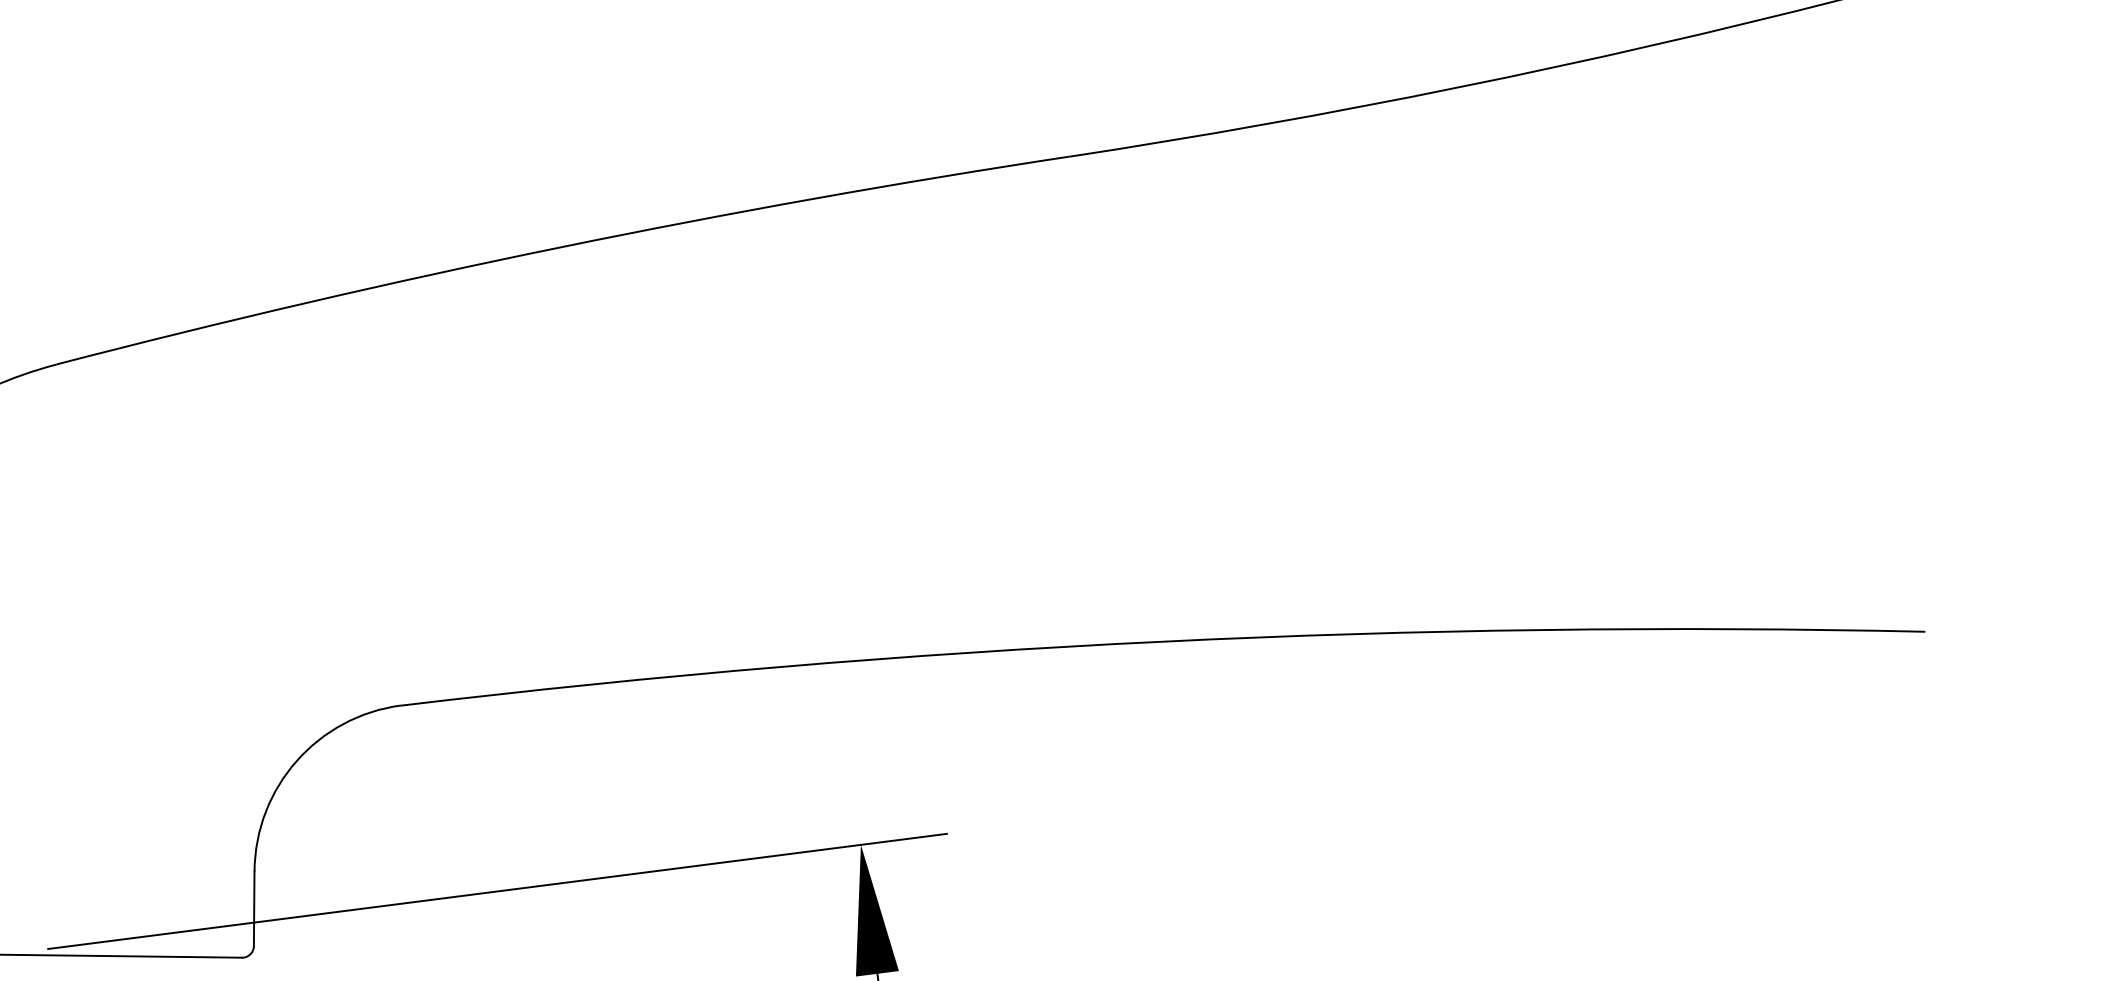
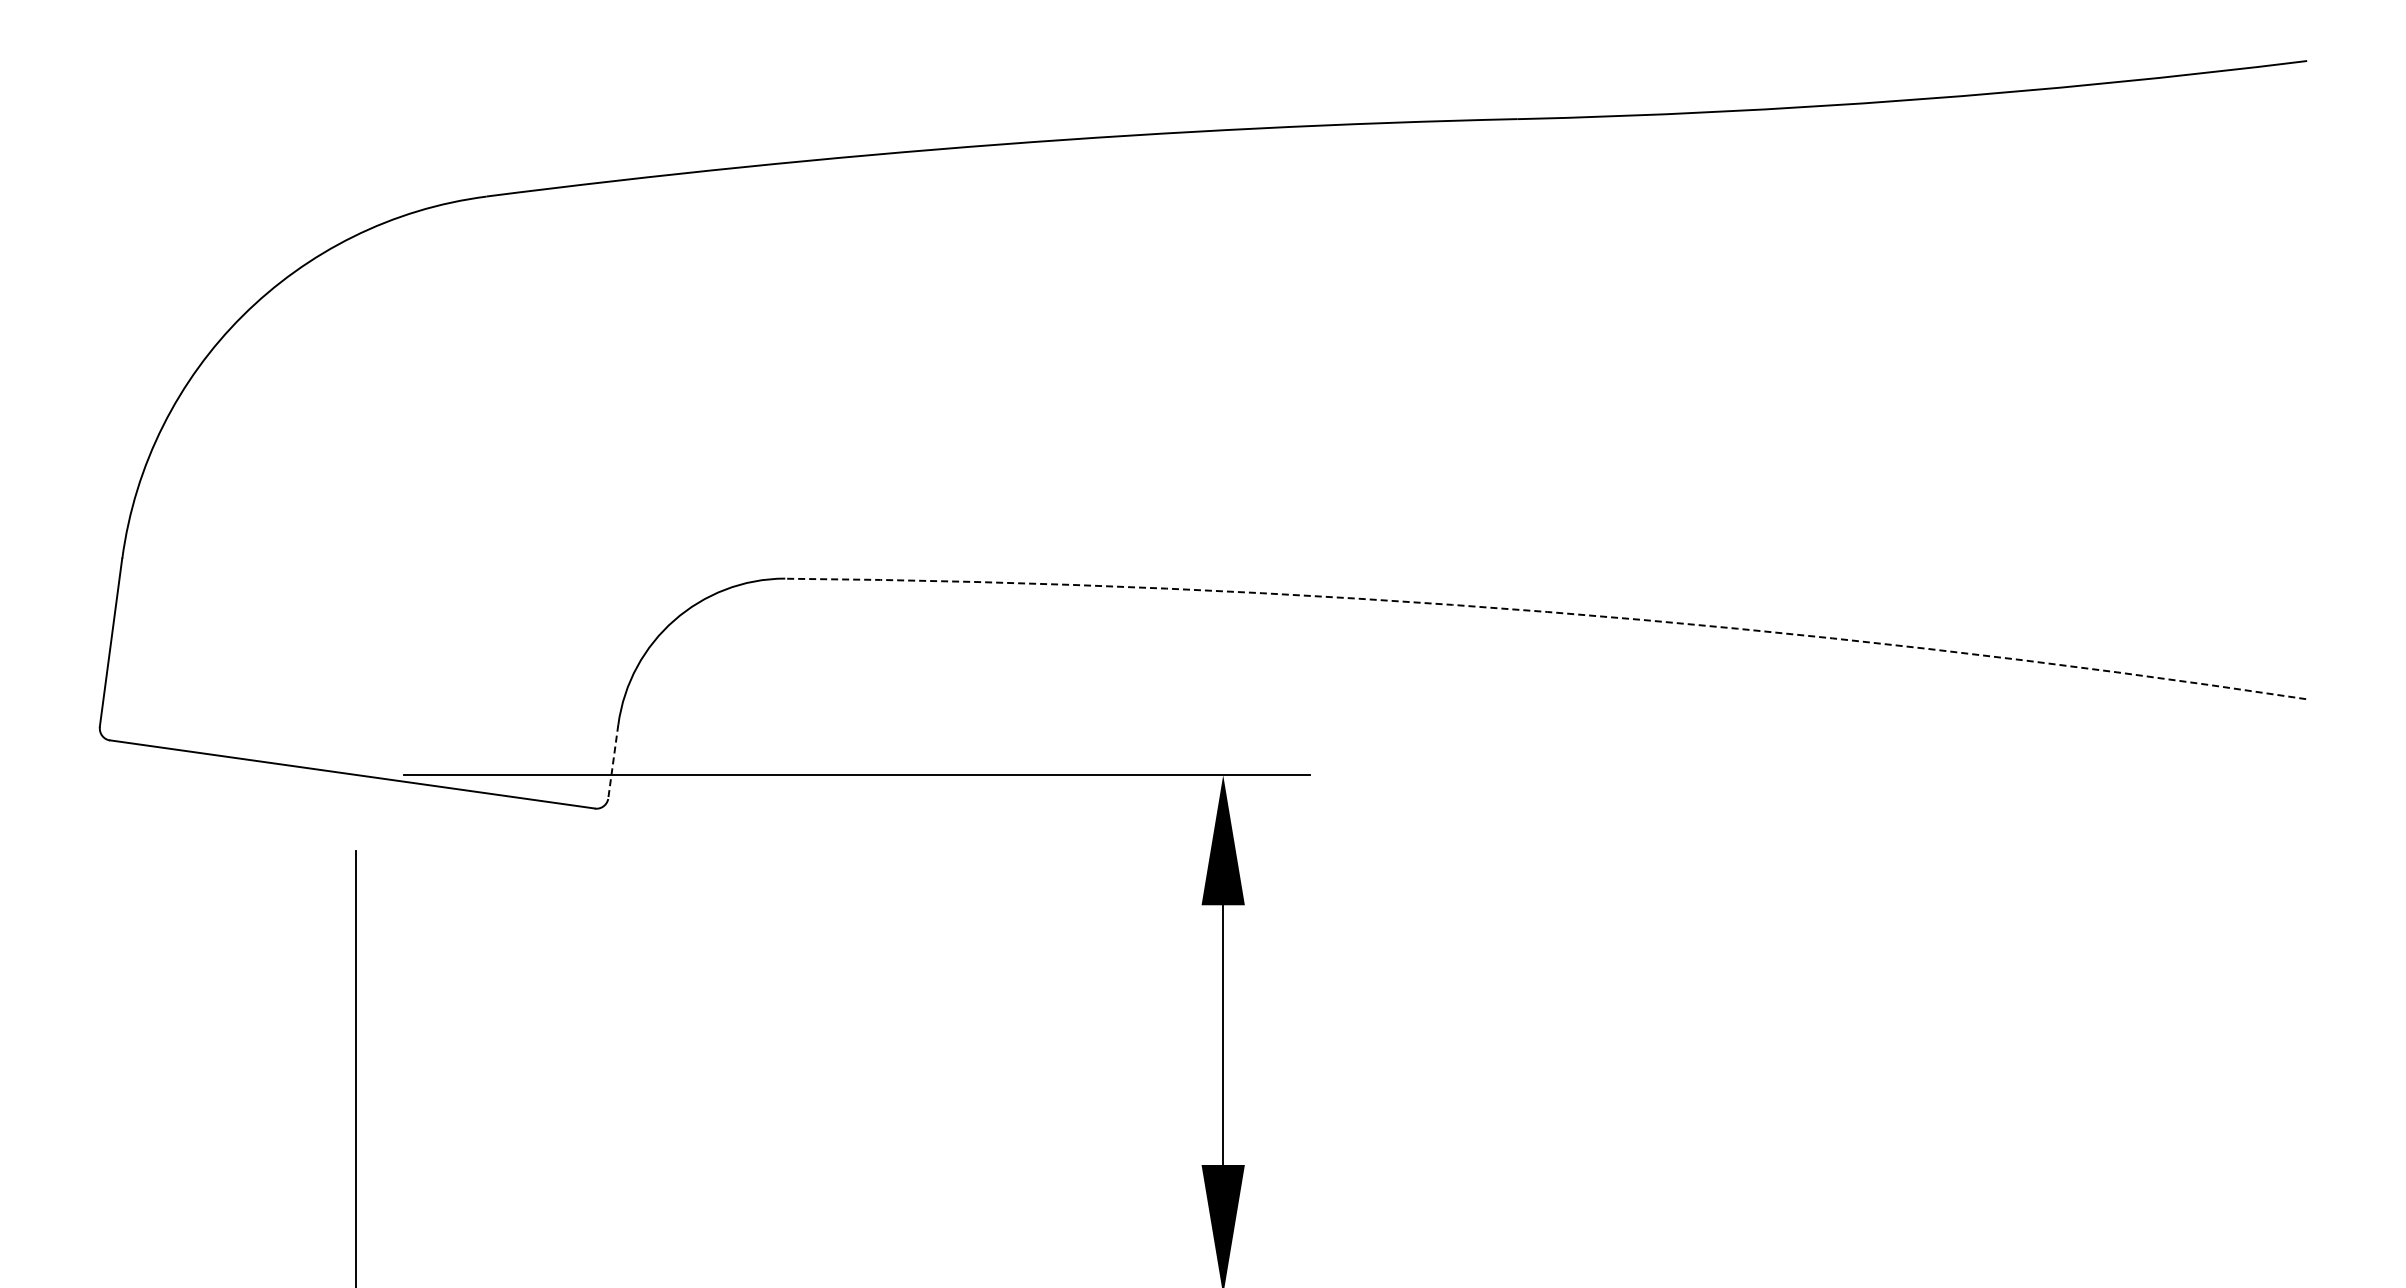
arc: (1161, 642) -> (1547, 612), solid -> dashed
line: (254, 908) -> (613, 761), solid -> dashed

